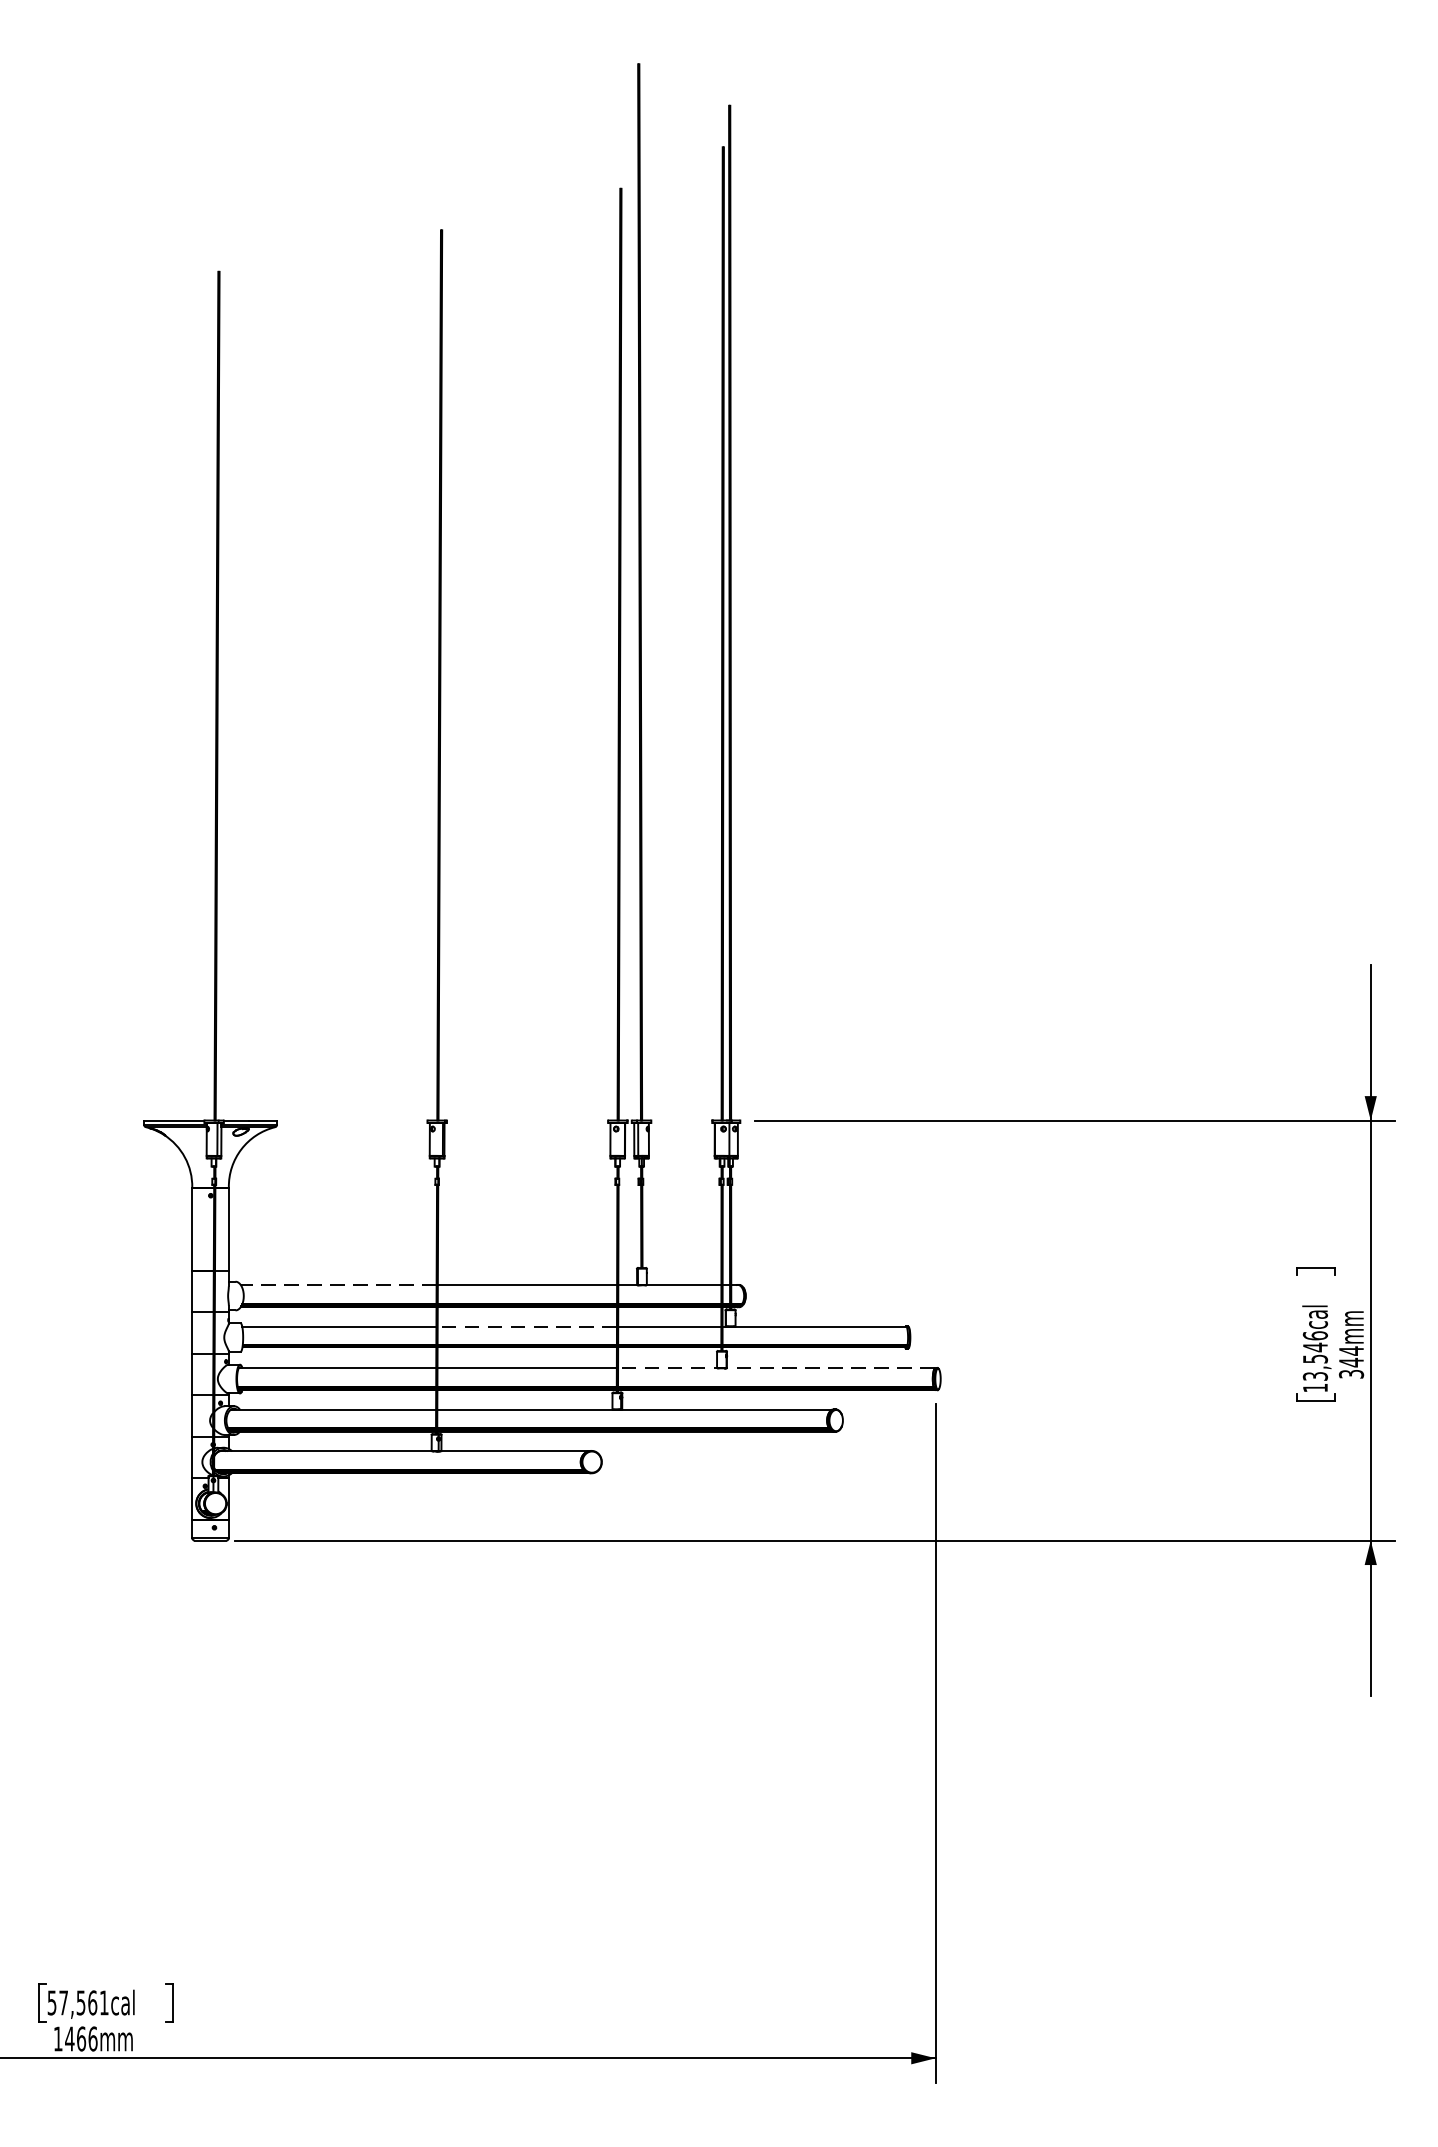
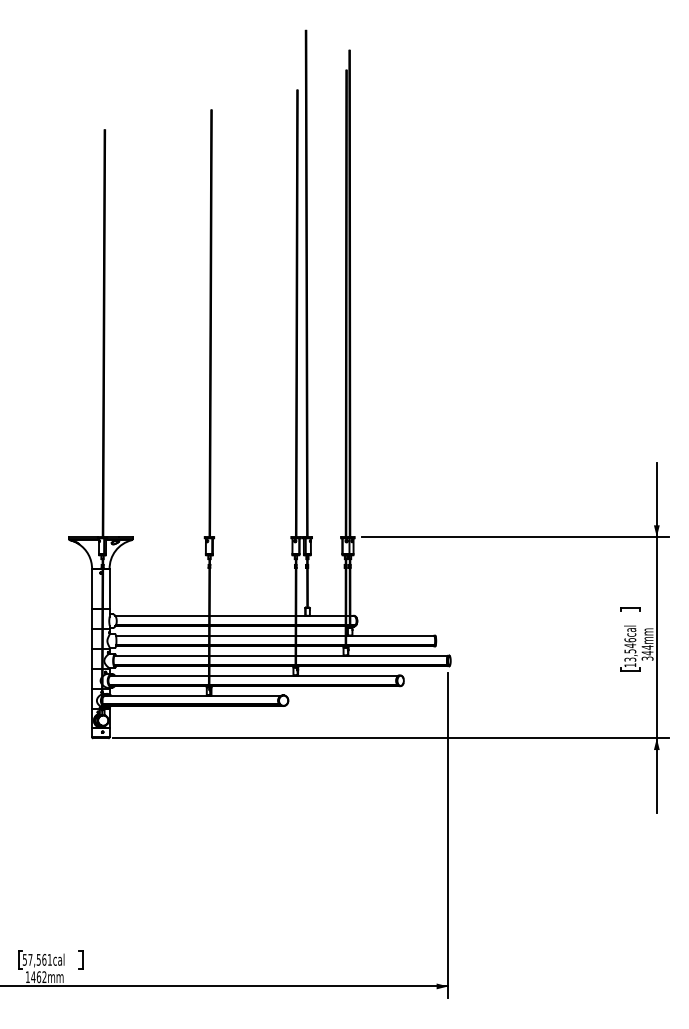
line: (339, 1284) -> (162, 615), dashed -> solid
line: (527, 1325) -> (252, 635), dashed -> solid
line: (777, 1367) -> (372, 655), dashed -> solid
text: (92, 2039) -> (44, 977), 1466mm -> 1462mm

